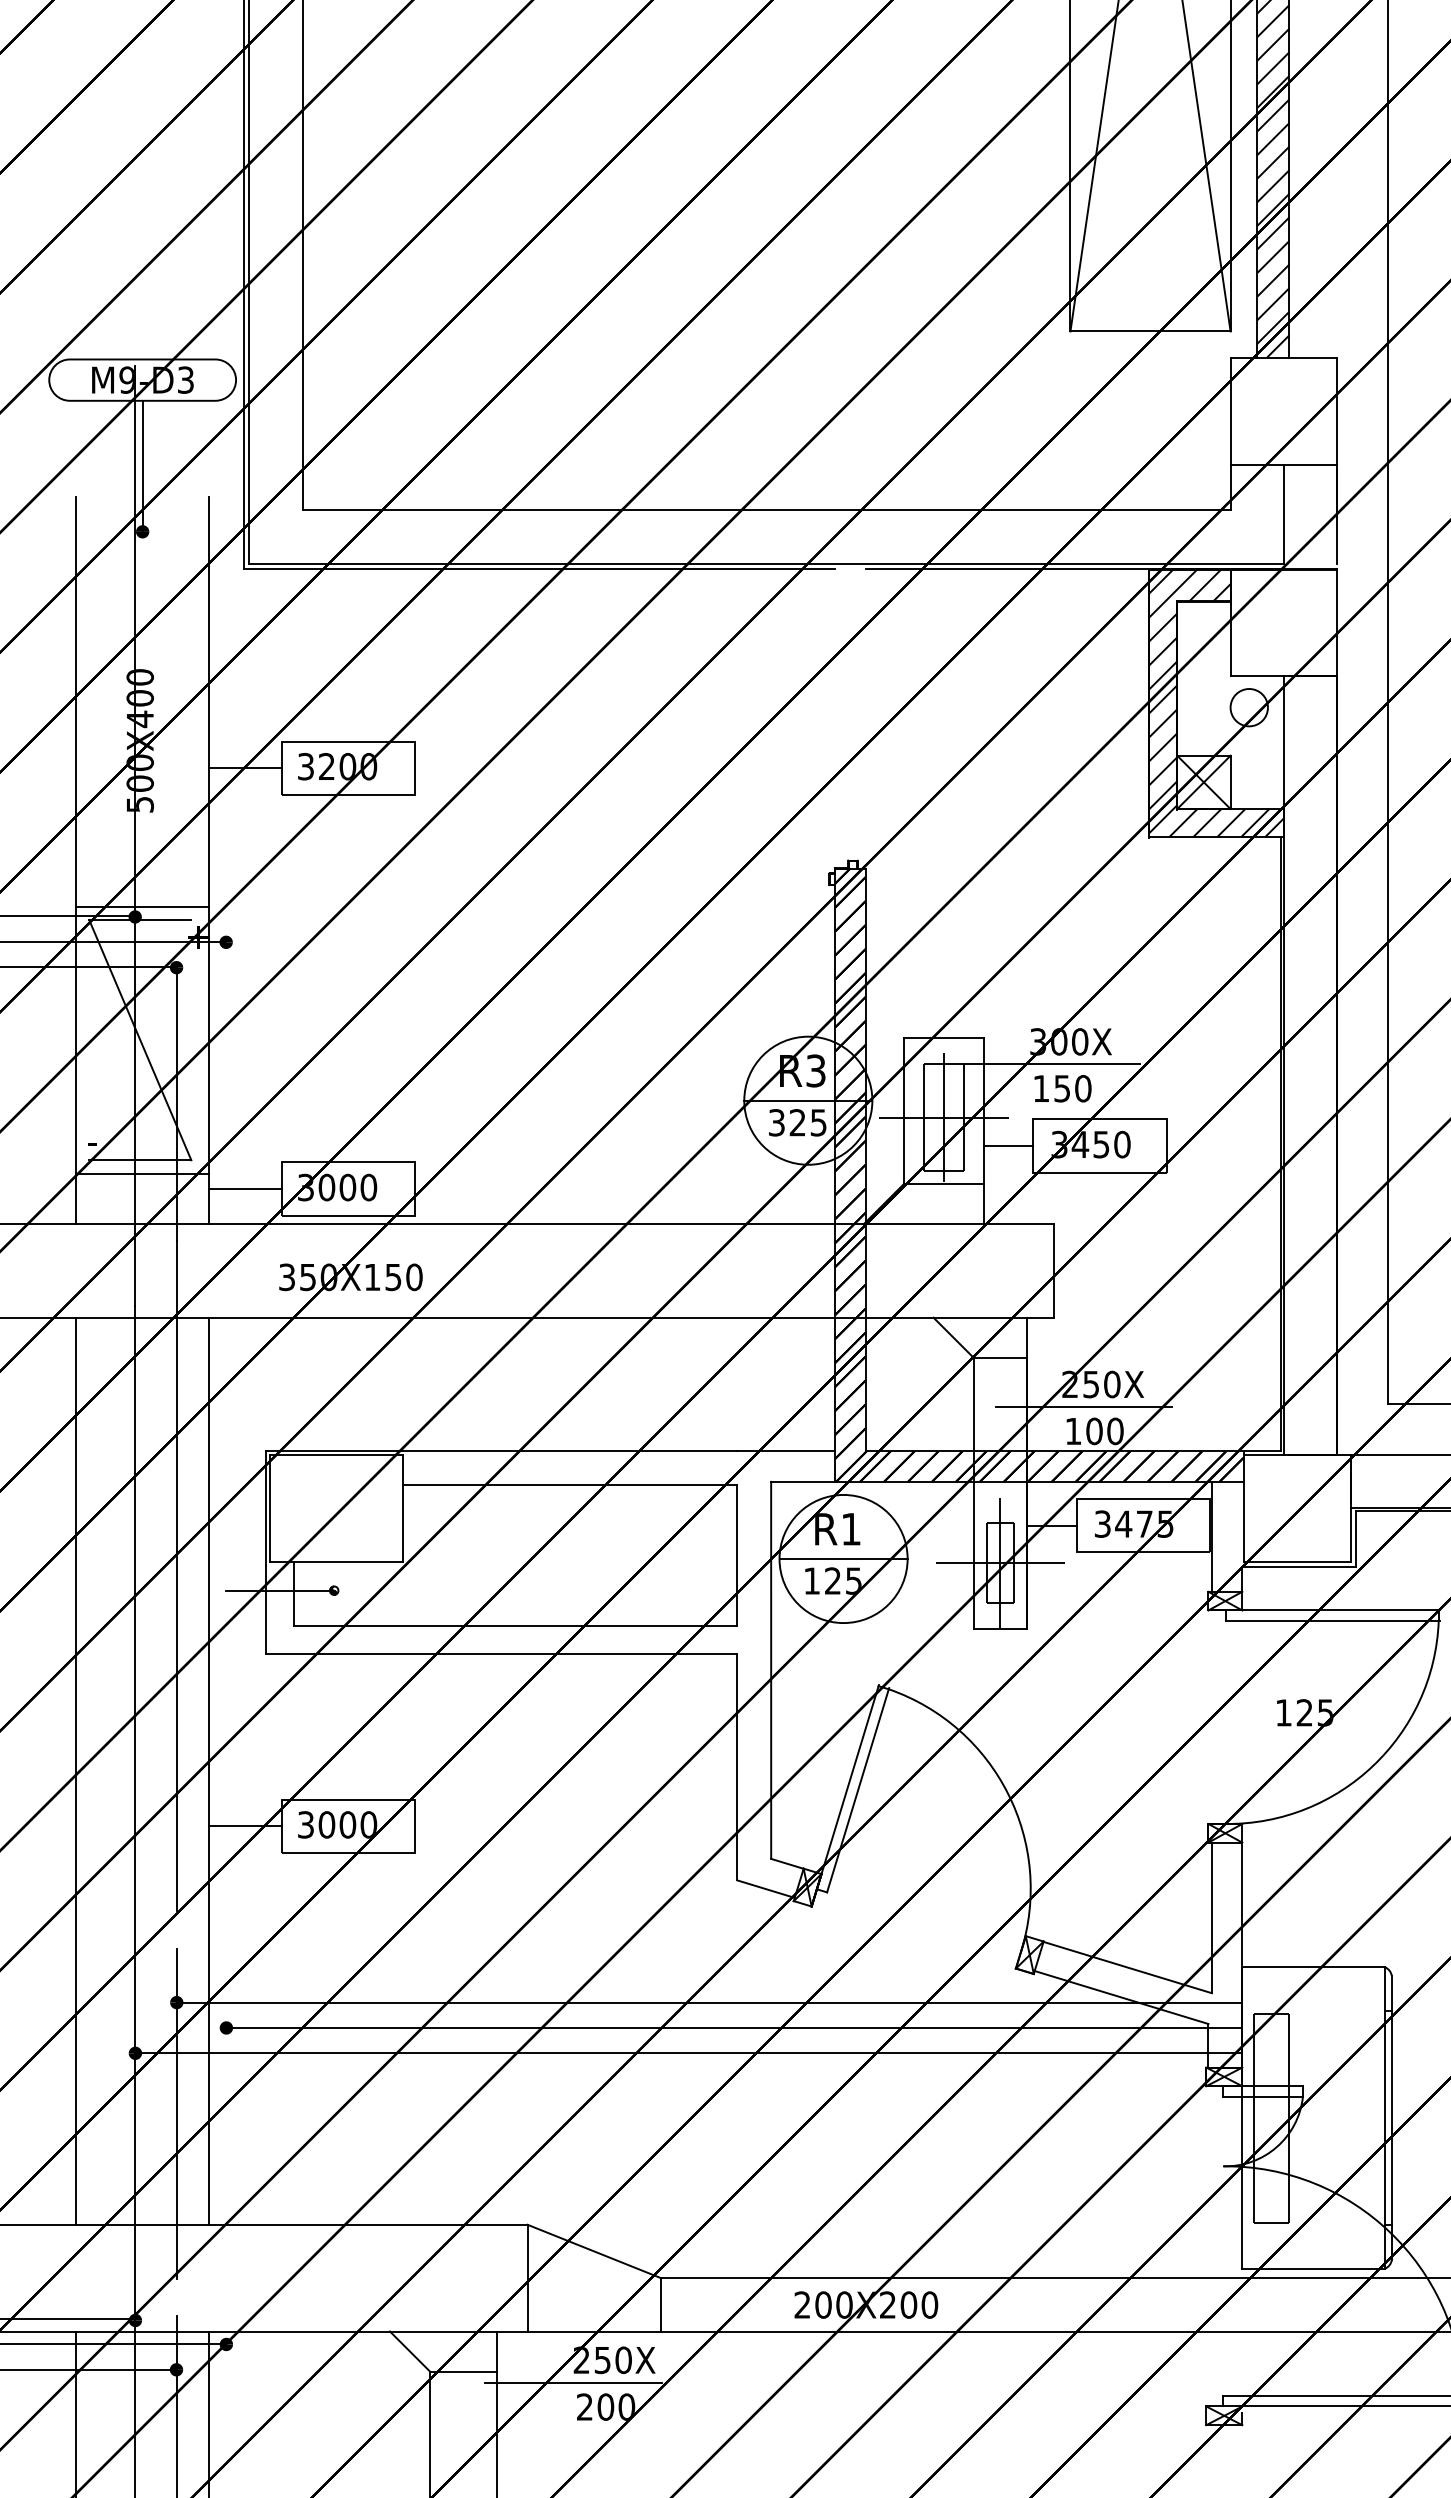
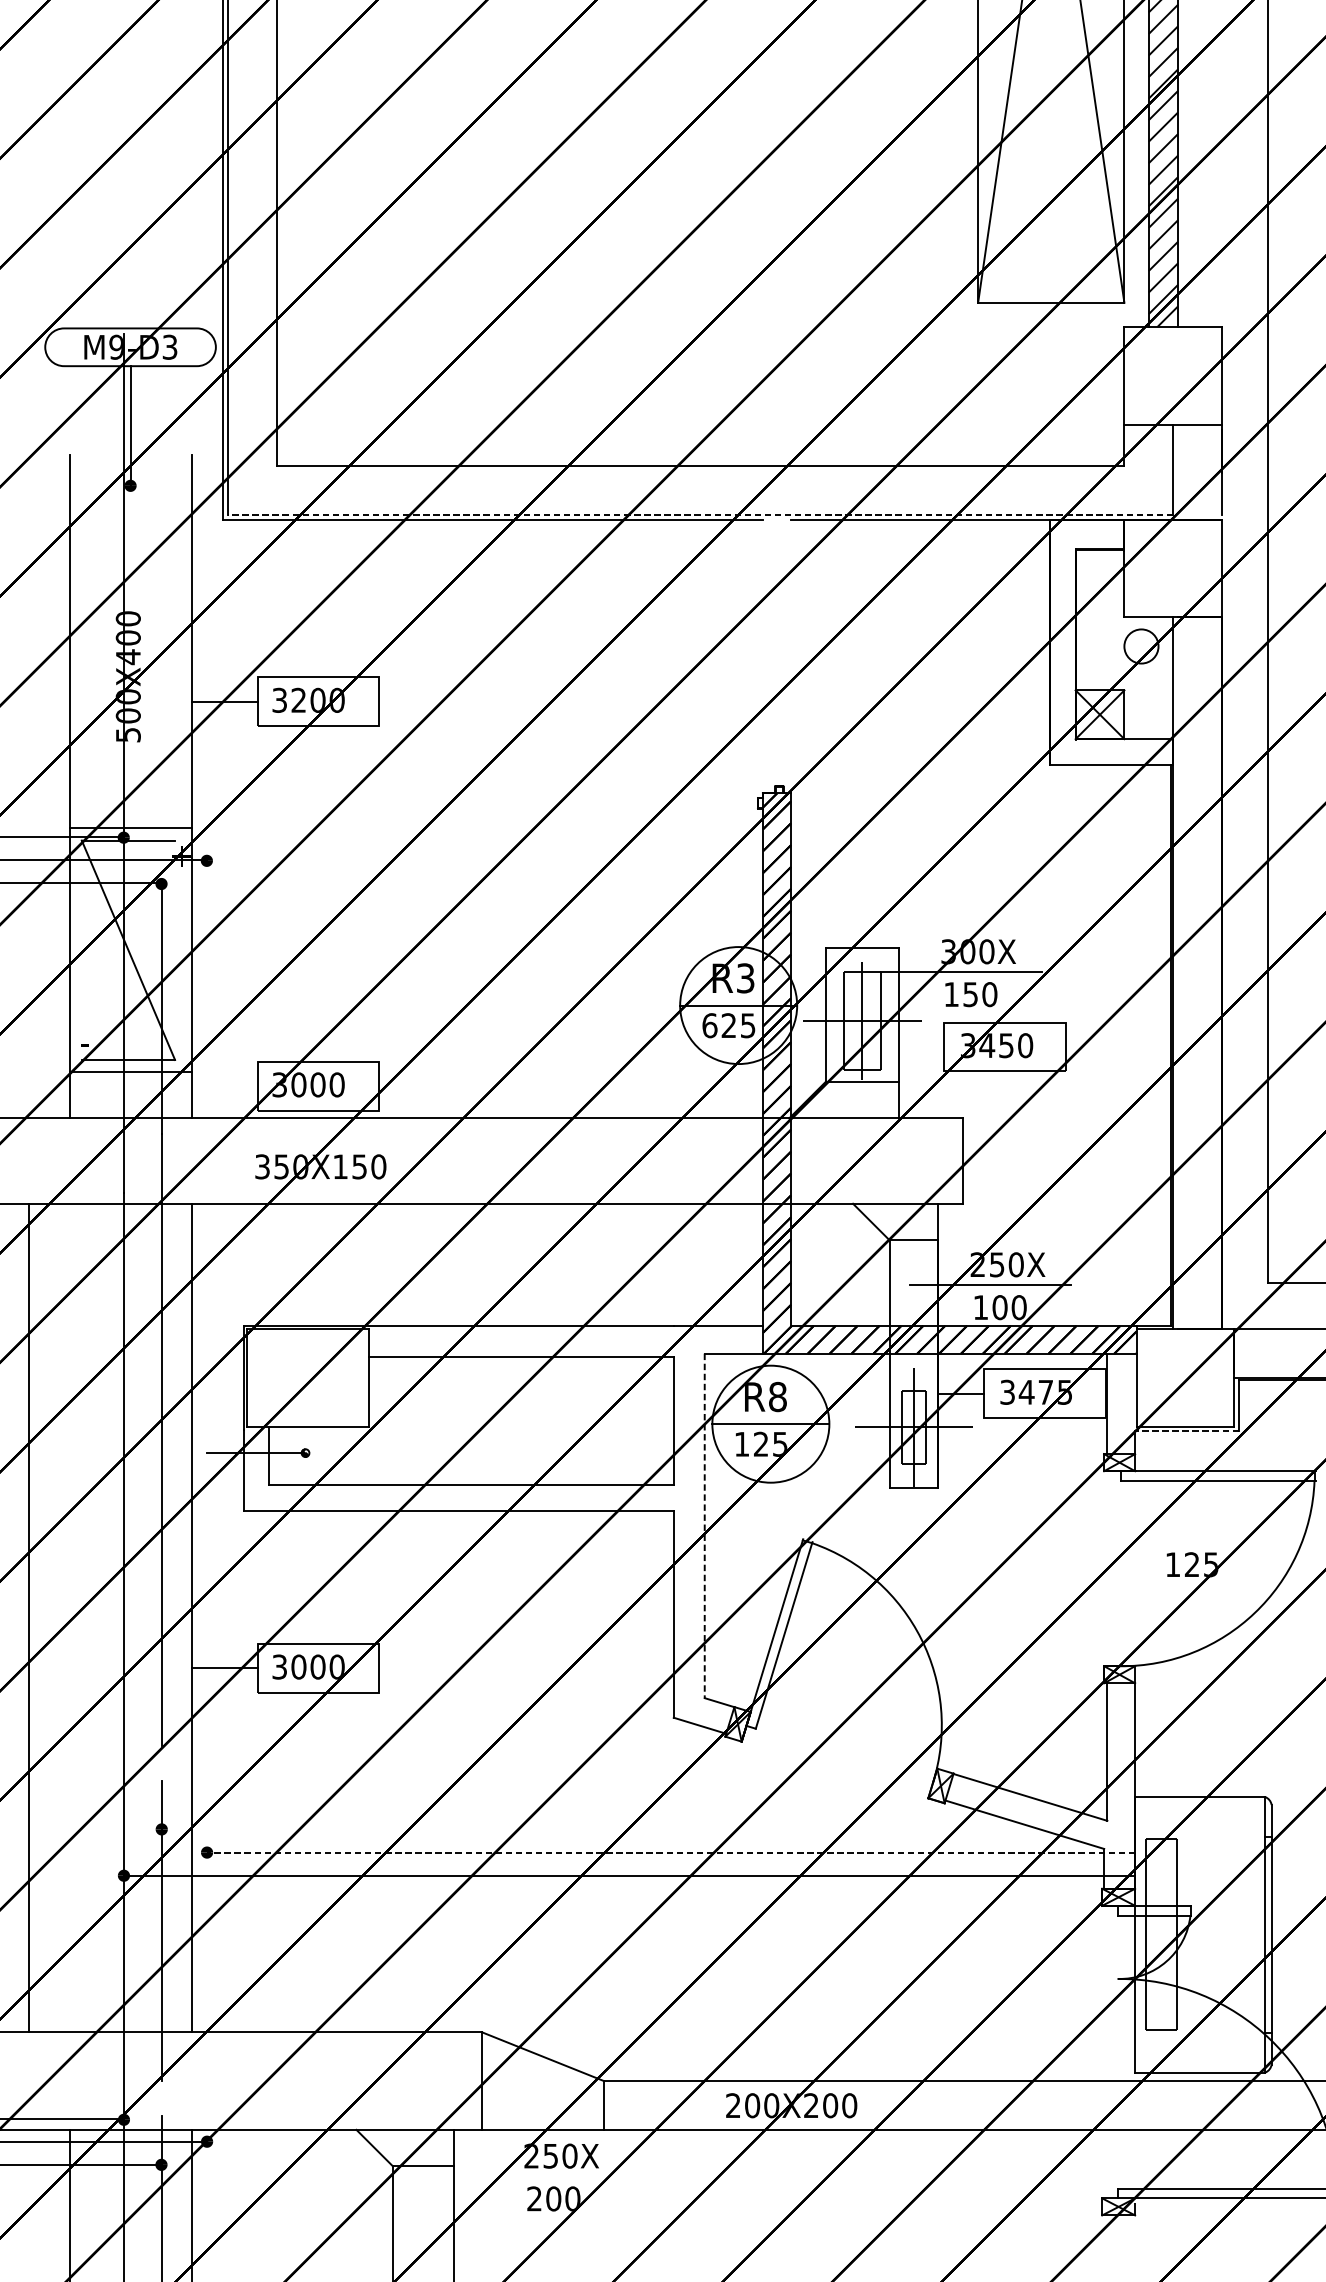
line: (766, 563) -> (700, 514), solid -> dashed
hatch: (1216, 703) -> (1111, 642), removed
text: (776, 1122) -> (709, 1025), 325 -> 625
line: (1008, 1146) -> (921, 1047), removed
line: (245, 1189) -> (224, 1086), removed
text: (851, 1528) -> (778, 1396), R1 -> R8
line: (1299, 1566) -> (1187, 1431), solid -> dashed
line: (771, 1670) -> (705, 1526), solid -> dashed
line: (75, 1770) -> (29, 1617), moved
line: (709, 2002) -> (648, 1829), removed
line: (734, 2027) -> (671, 1852), solid -> dashed
line: (573, 2382) -> (524, 2176), removed

